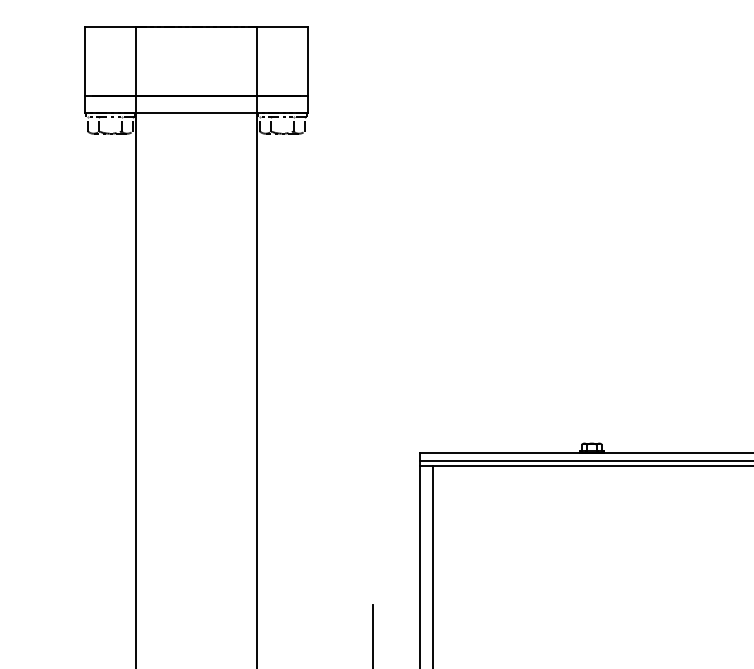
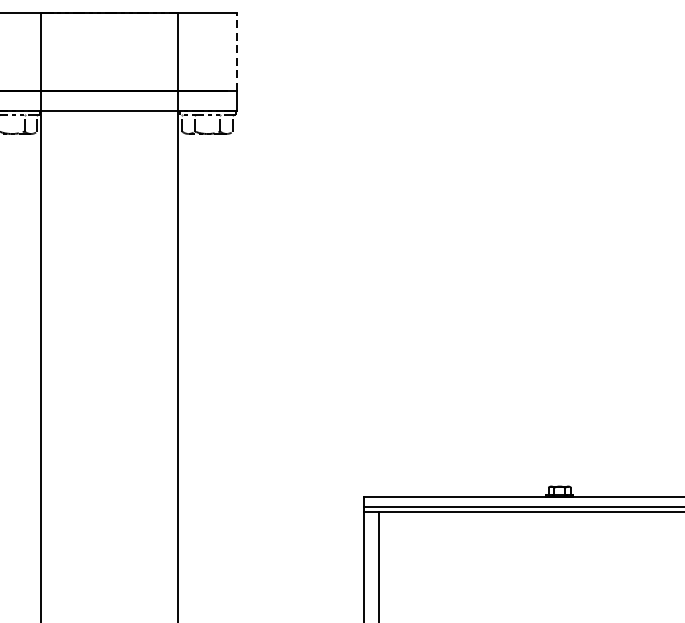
line: (308, 61) -> (237, 51), solid -> dashed

